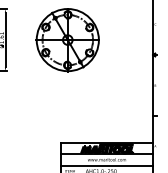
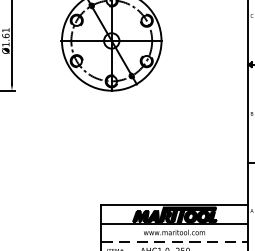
line: (107, 165) -> (175, 241), solid -> dashed

